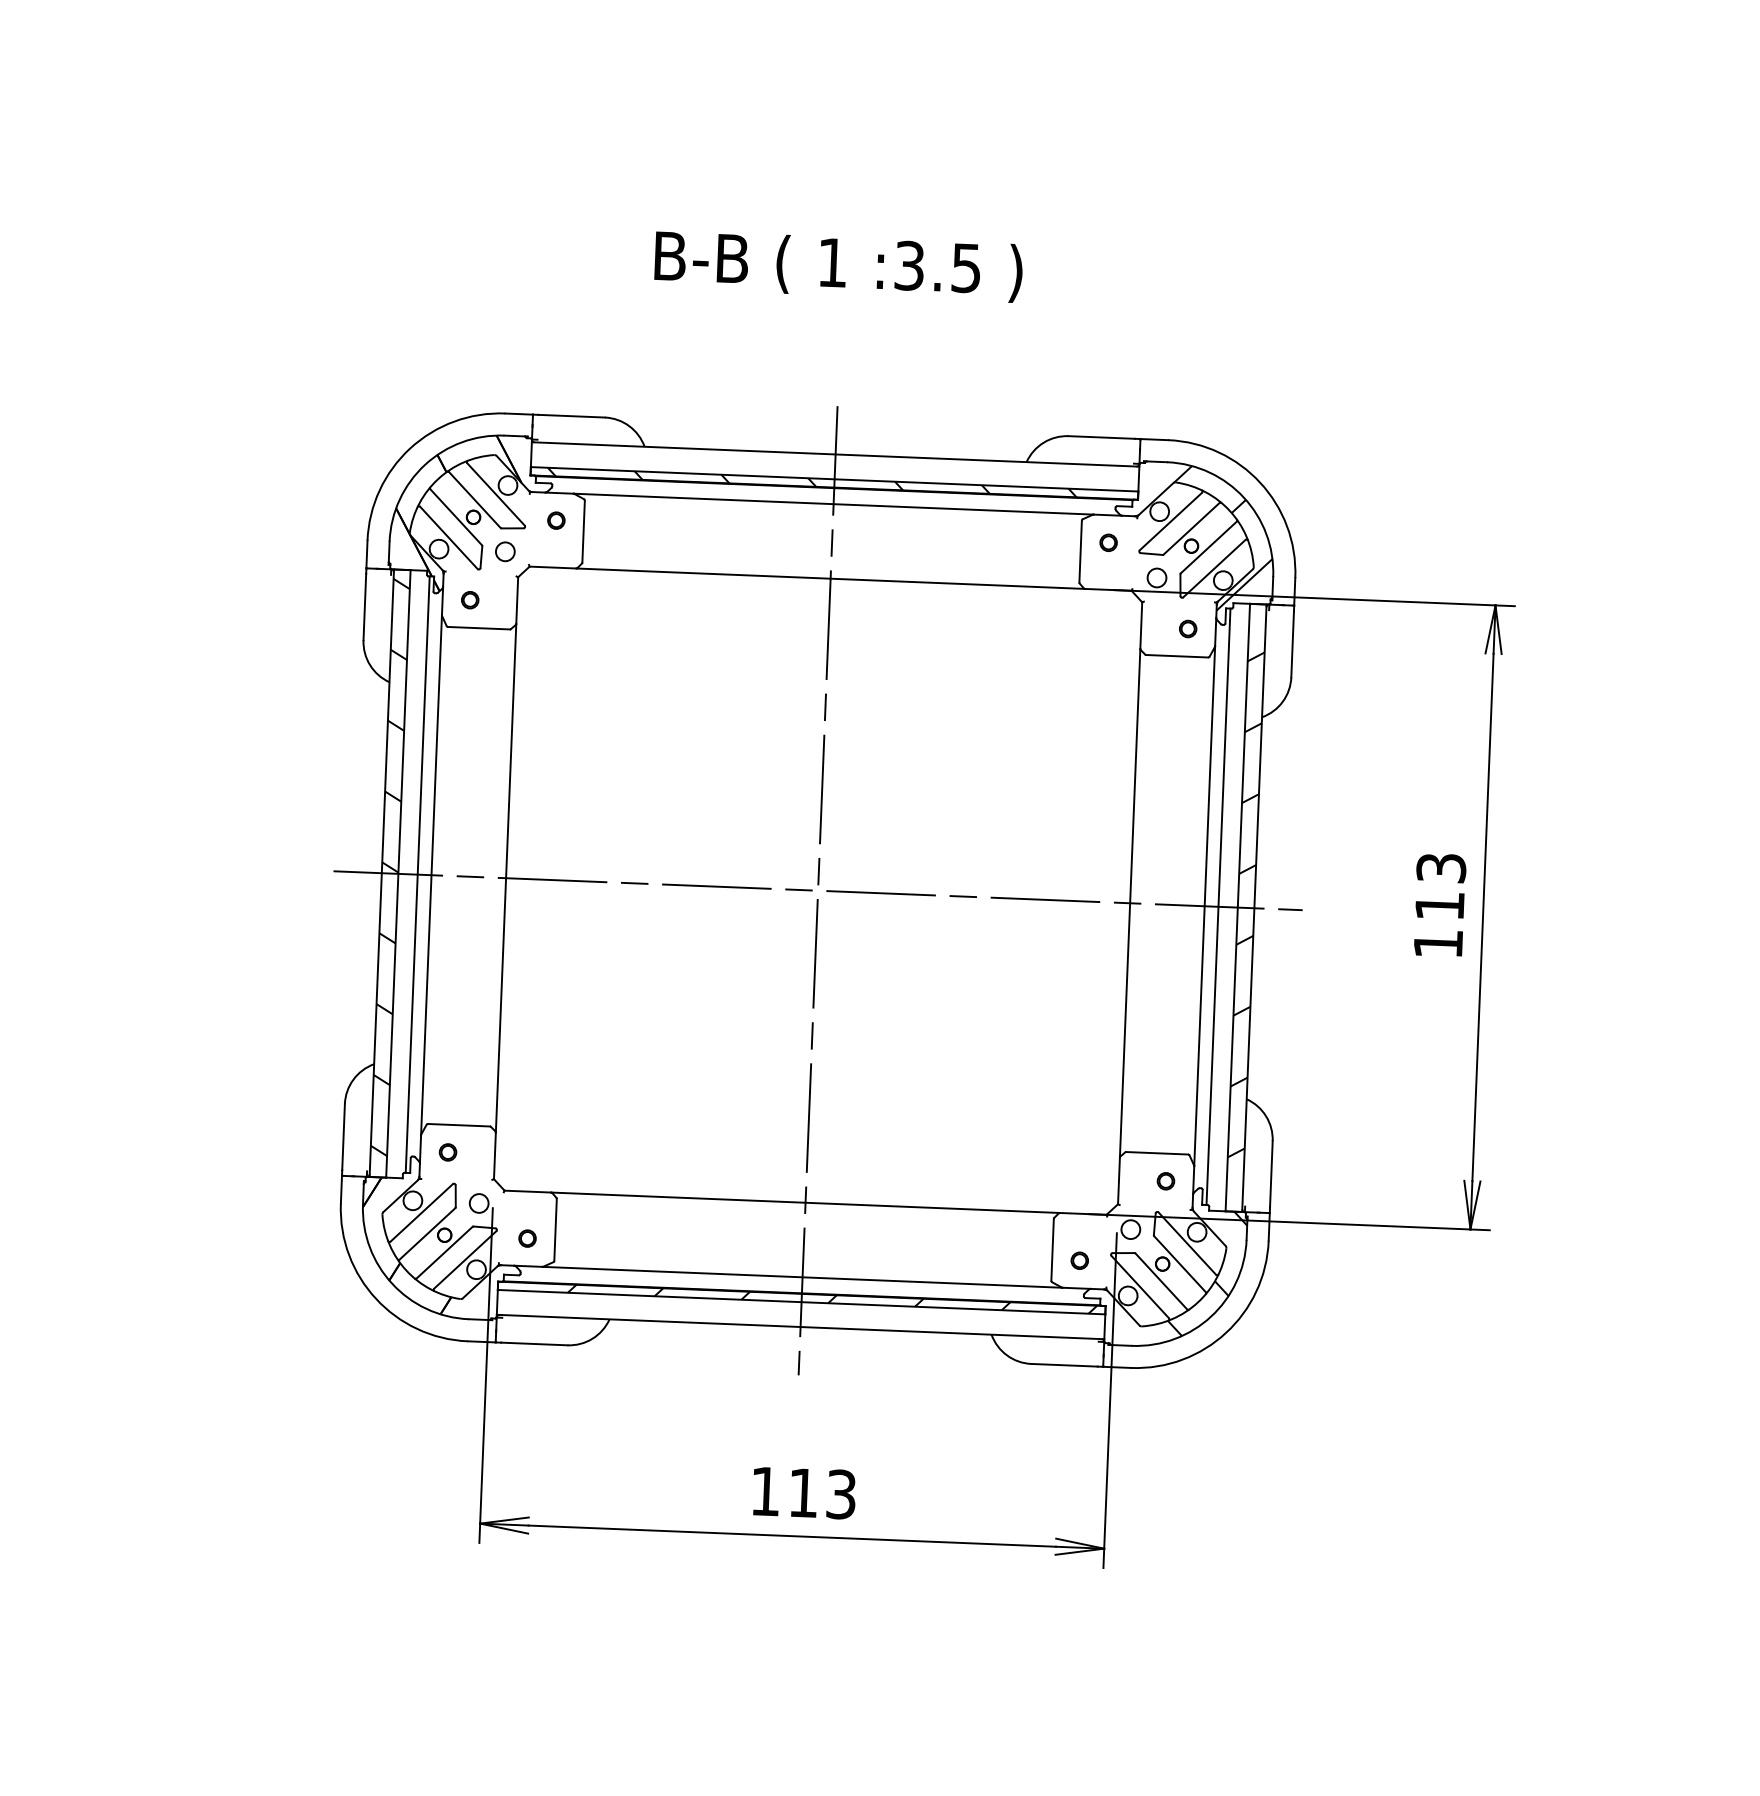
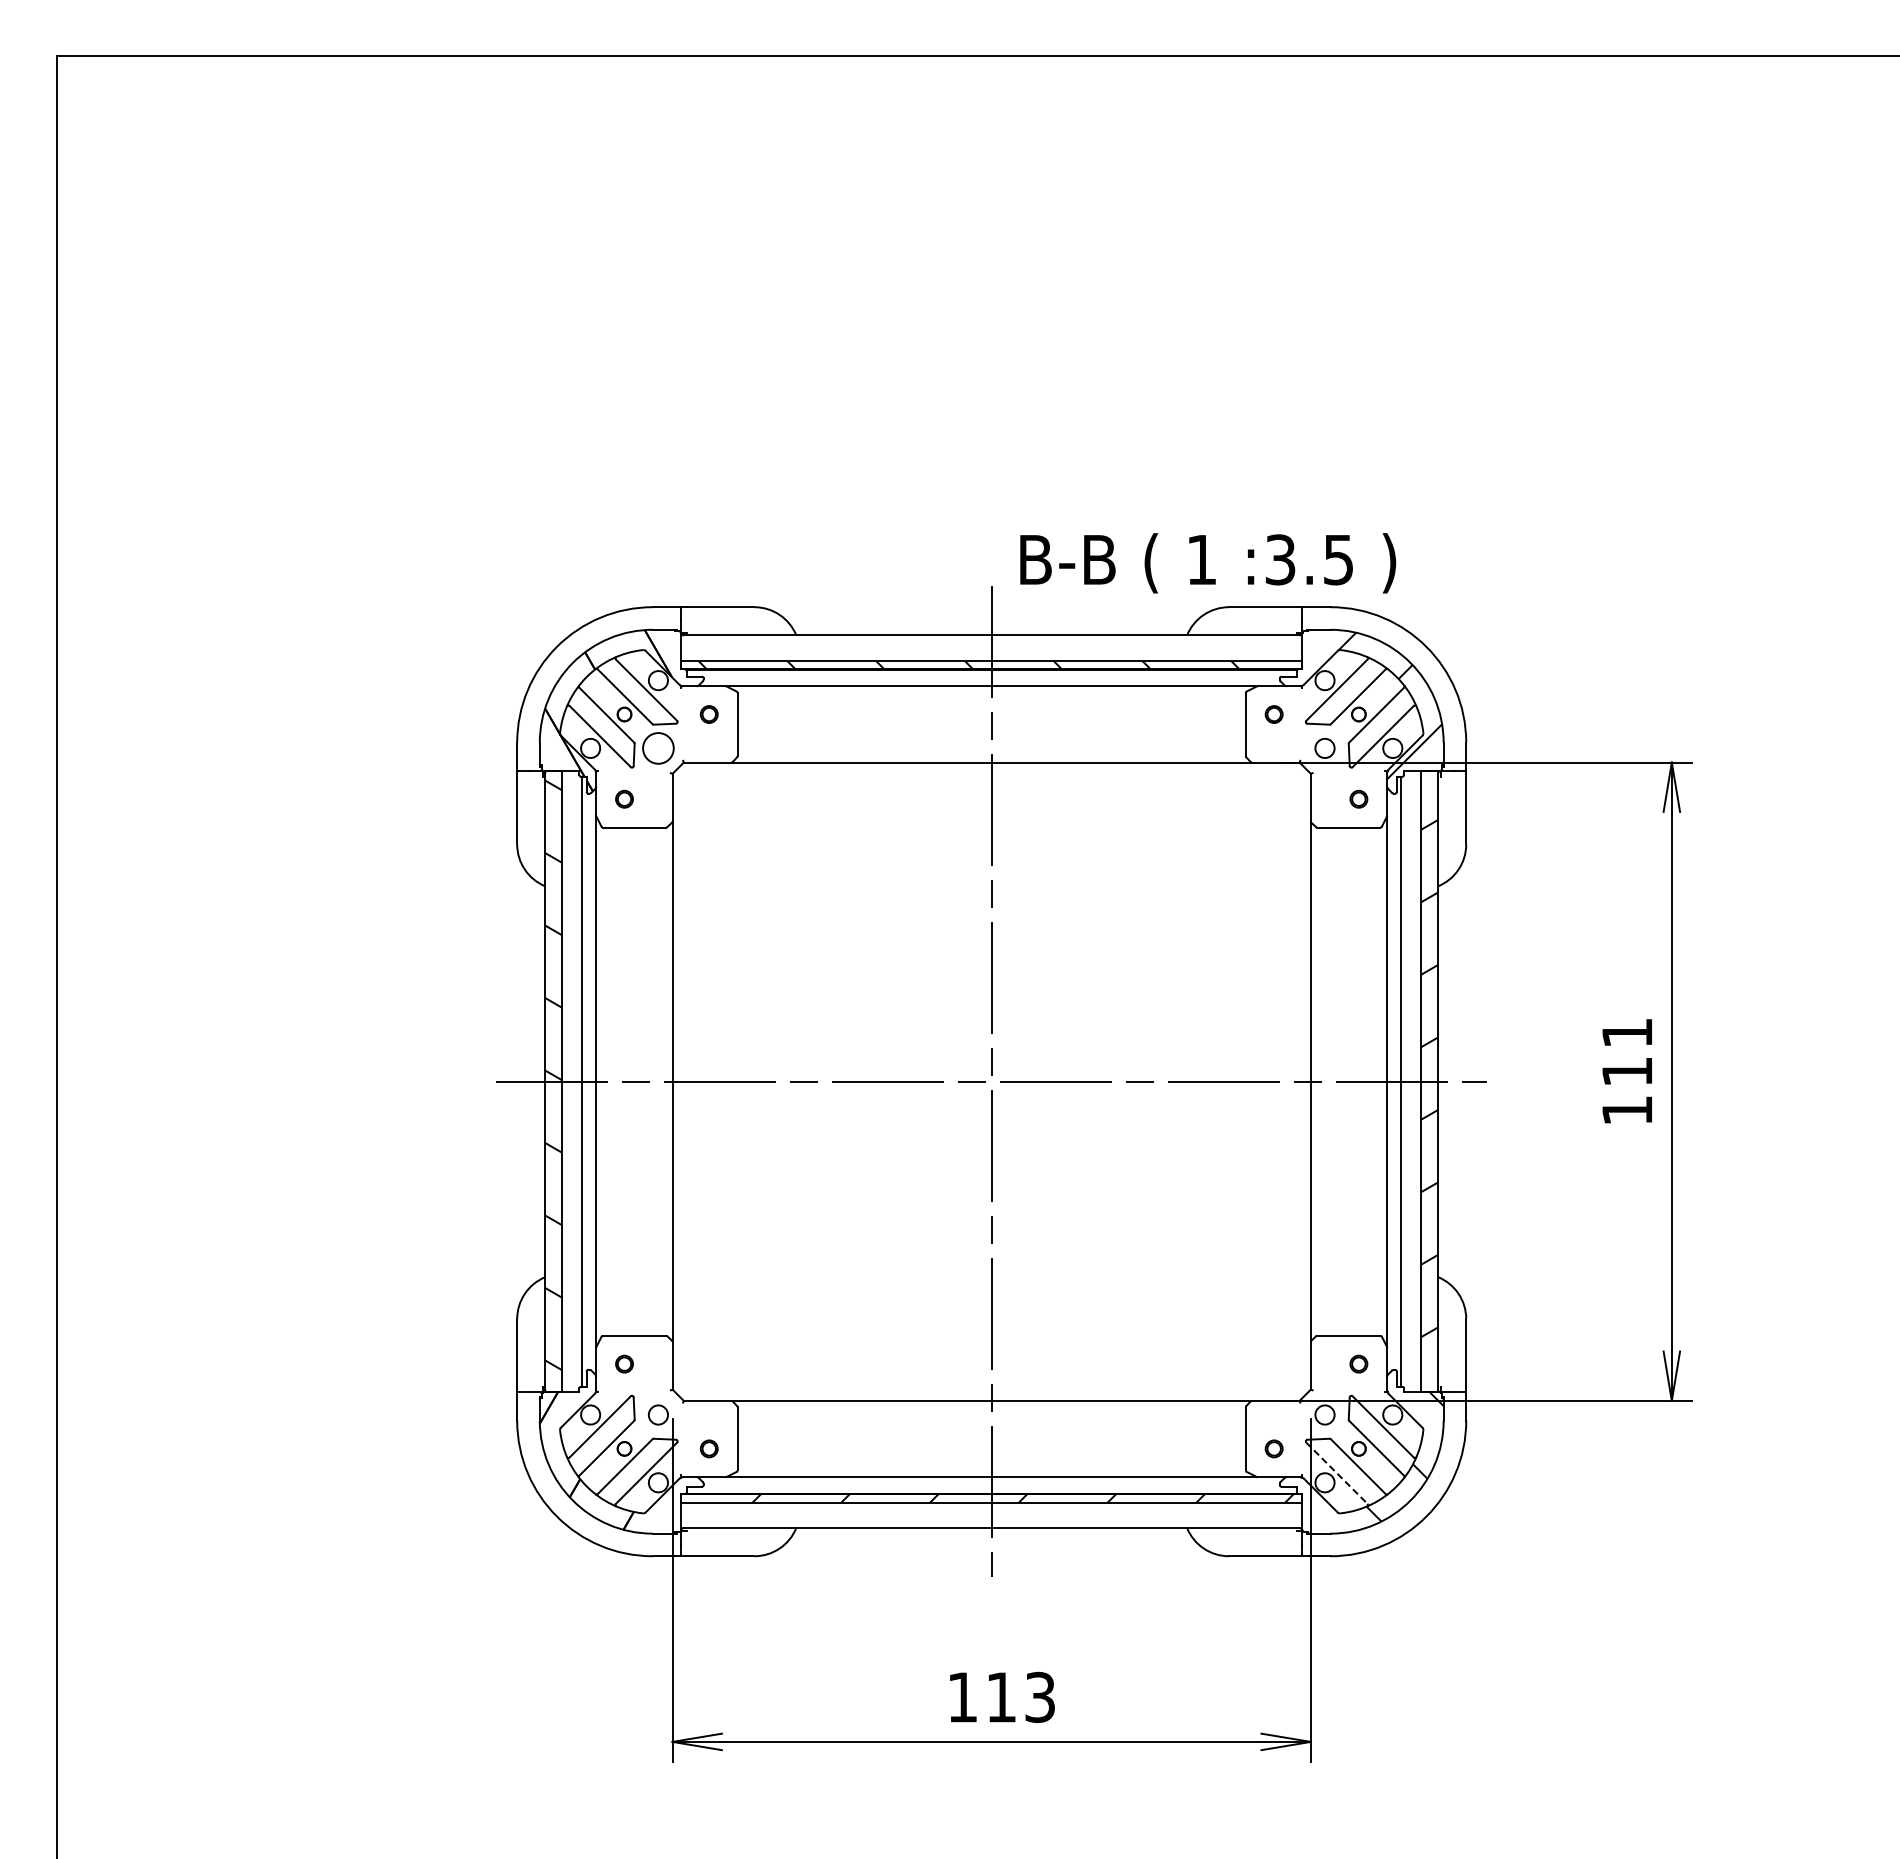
text: (839, 266) -> (1208, 563), moved
circle: (505, 551) -> (658, 748), size x1.6
text: (1440, 867) -> (1626, 1032), 113 -> 111
line: (1140, 1287) -> (1337, 1473), solid -> dashed

